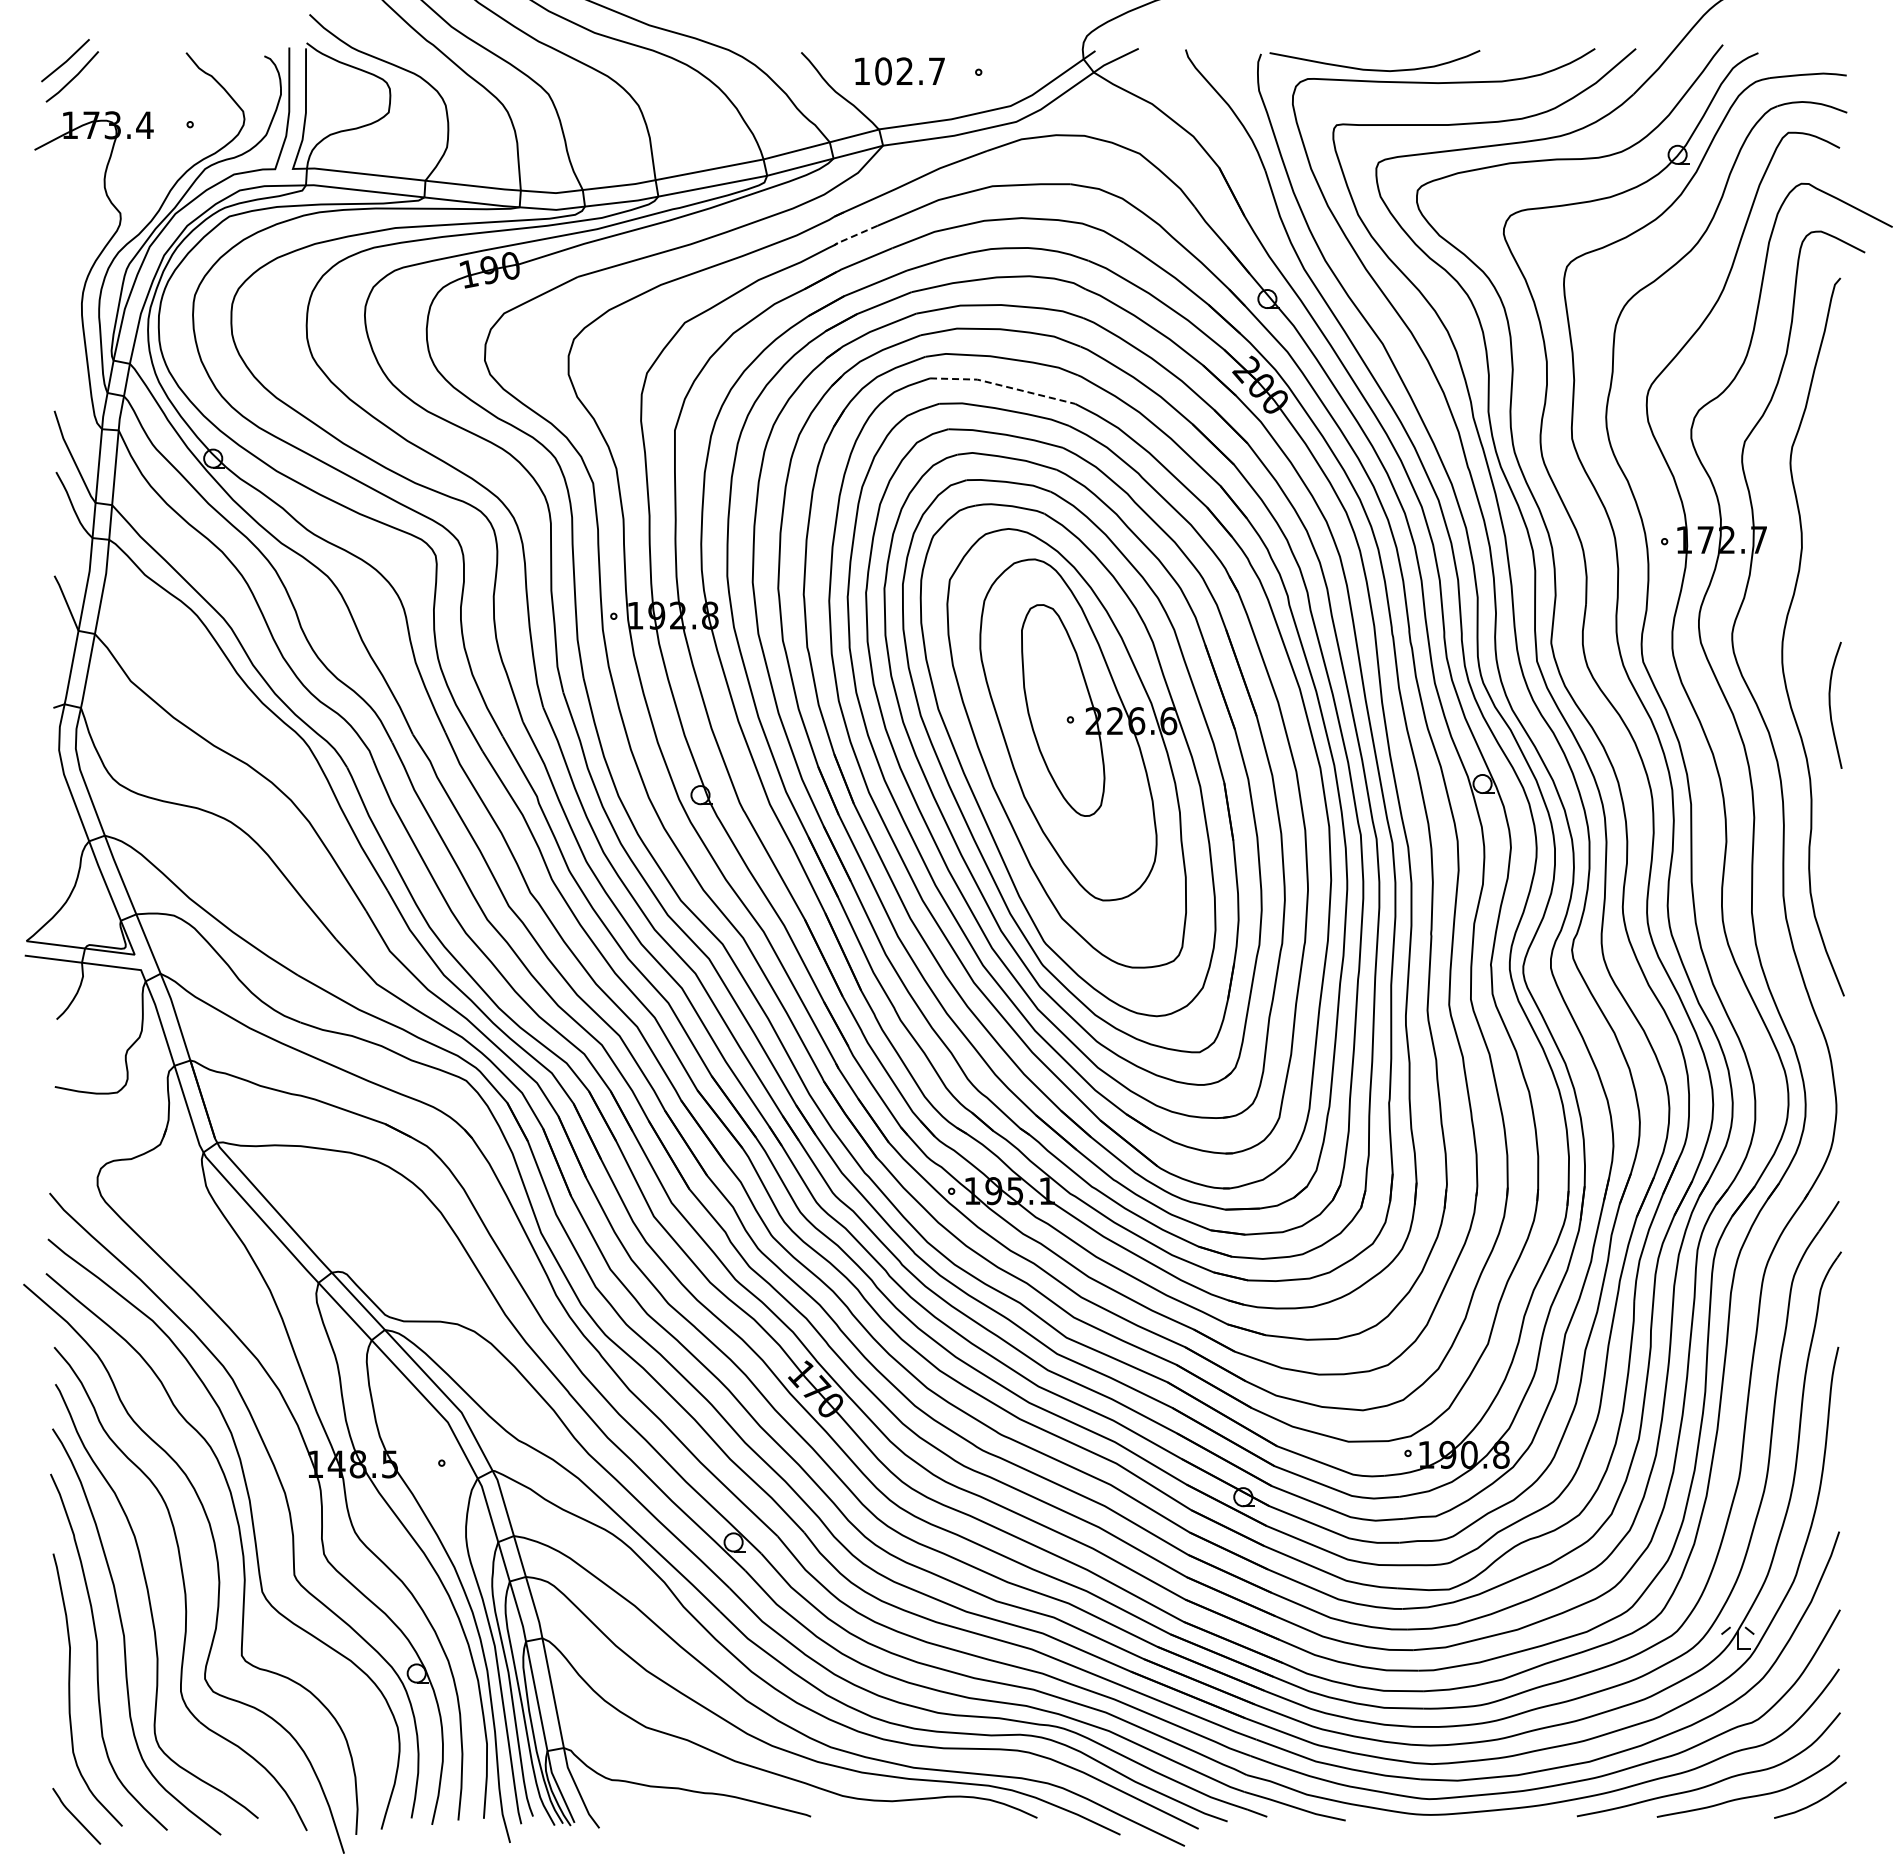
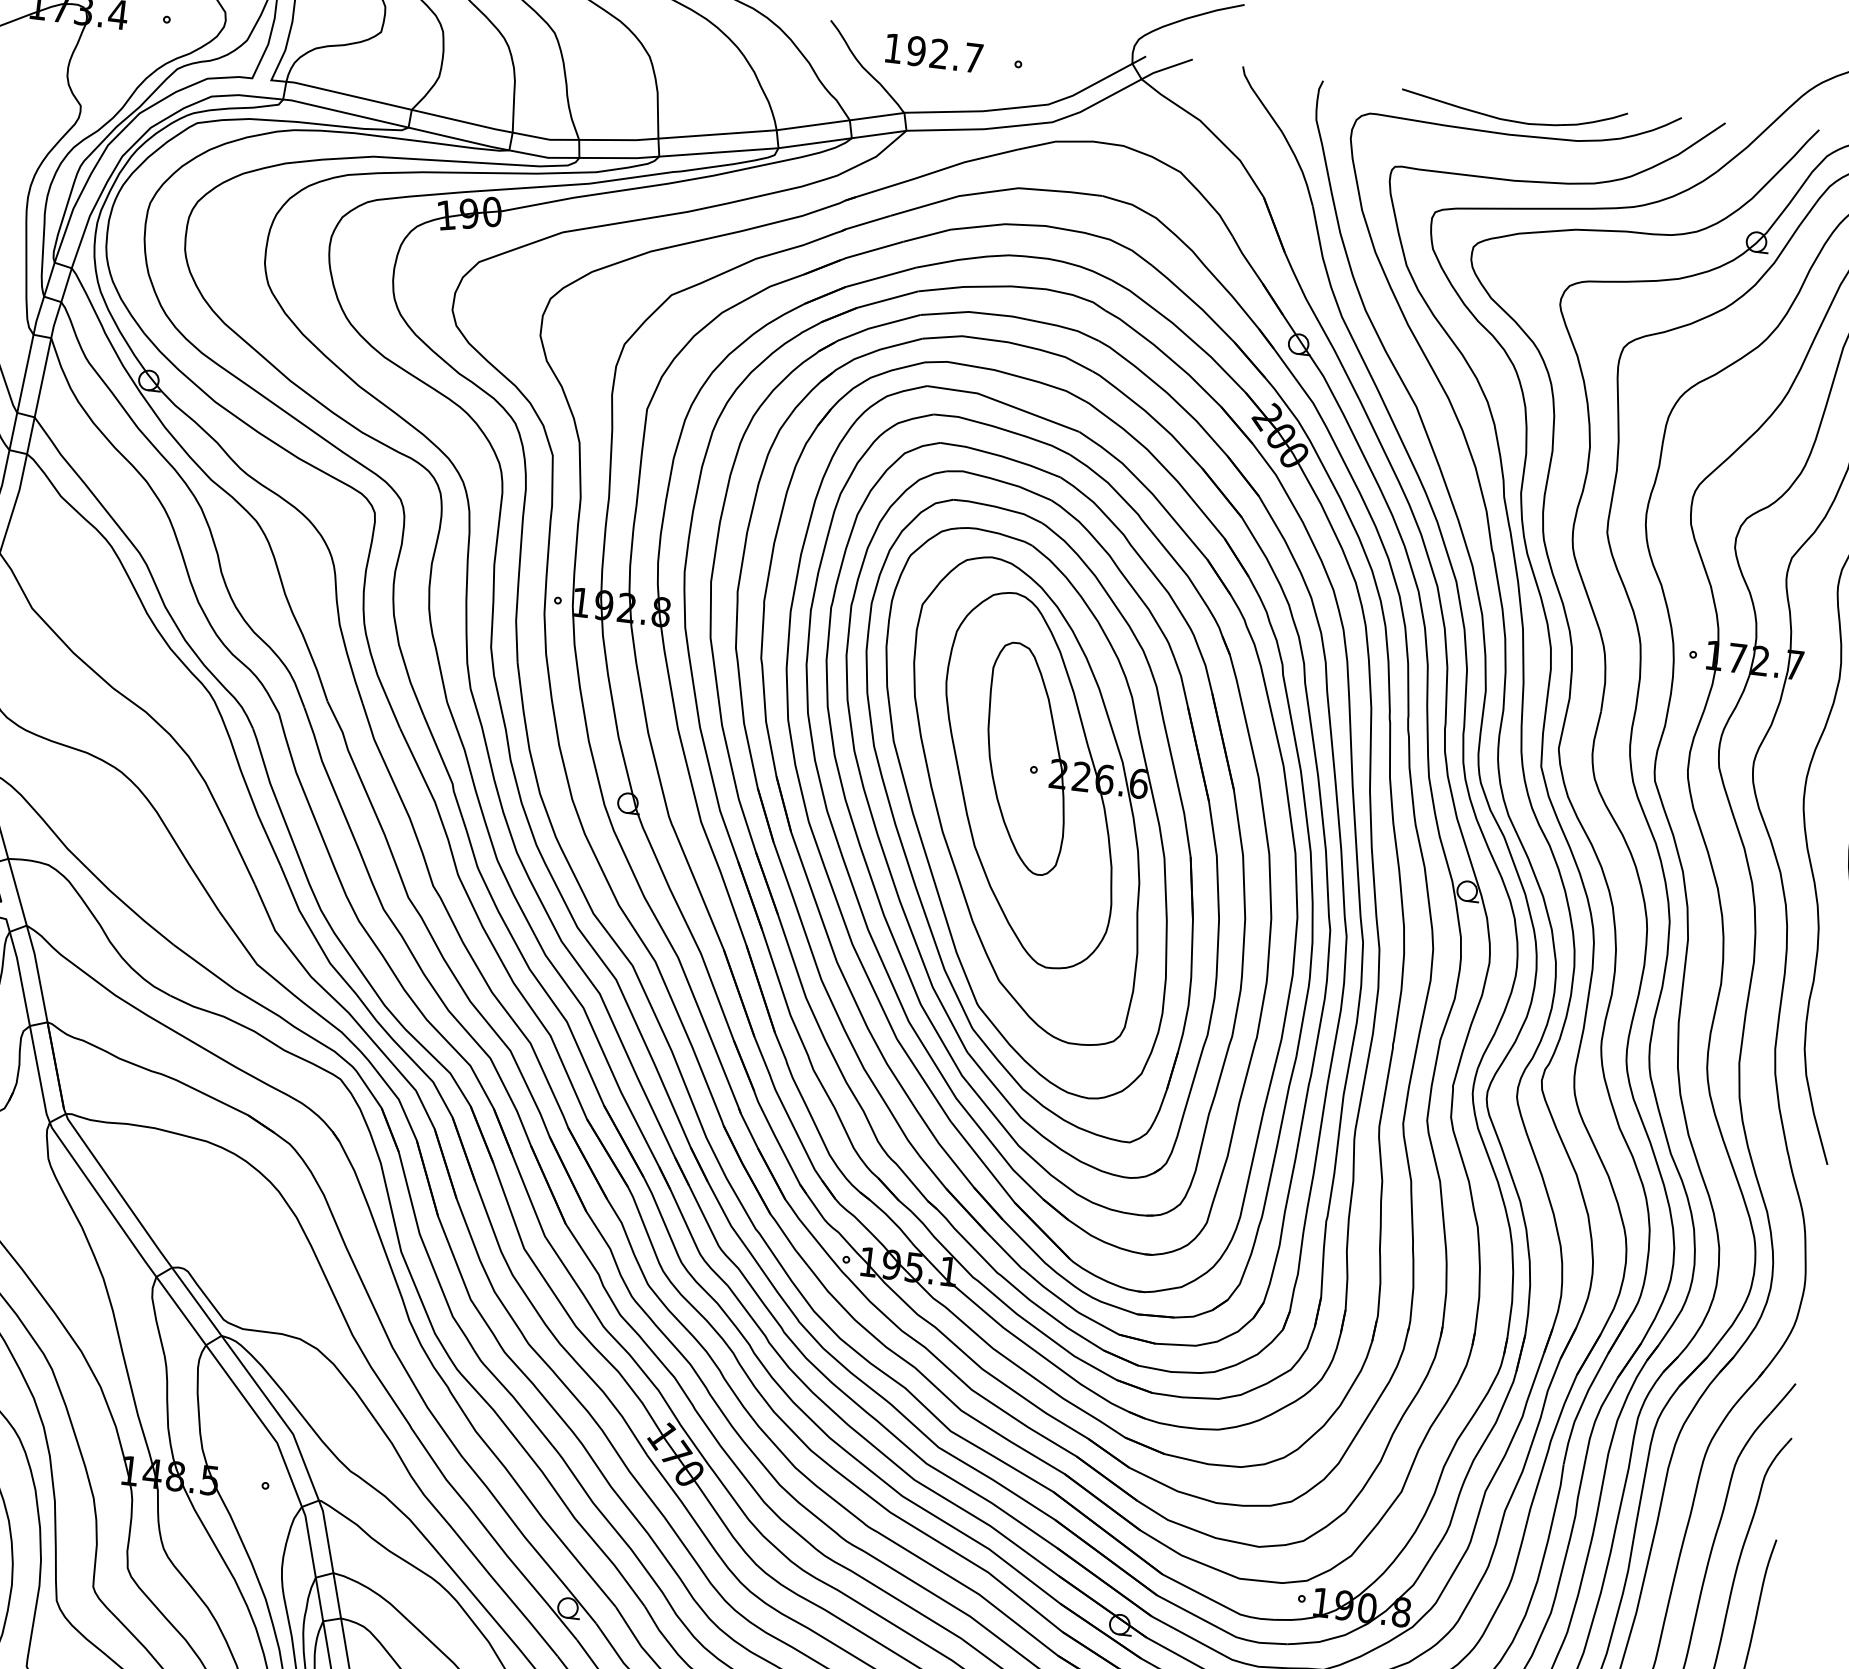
curve: (1374, 69) -> (1512, 120), moved
text: (883, 71) -> (916, 51), 102.7 -> 192.7
line: (855, 235) -> (865, 223), dashed -> solid
line: (1002, 385) -> (1003, 402), dashed -> solid

